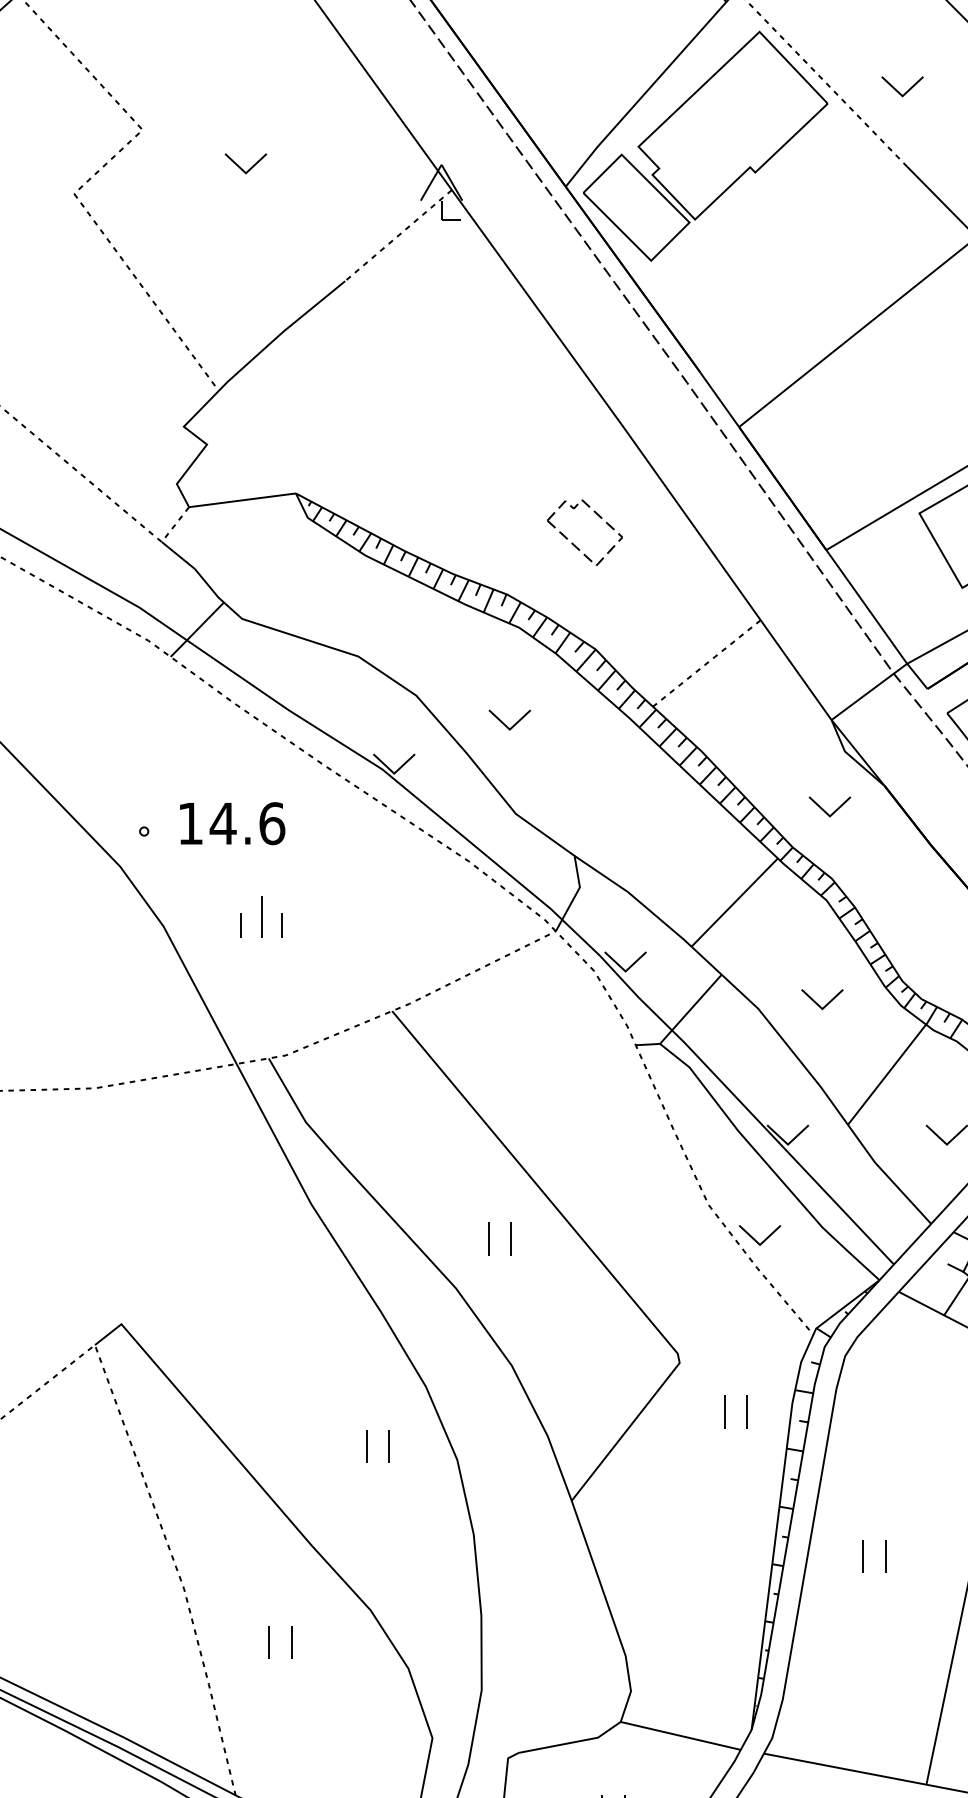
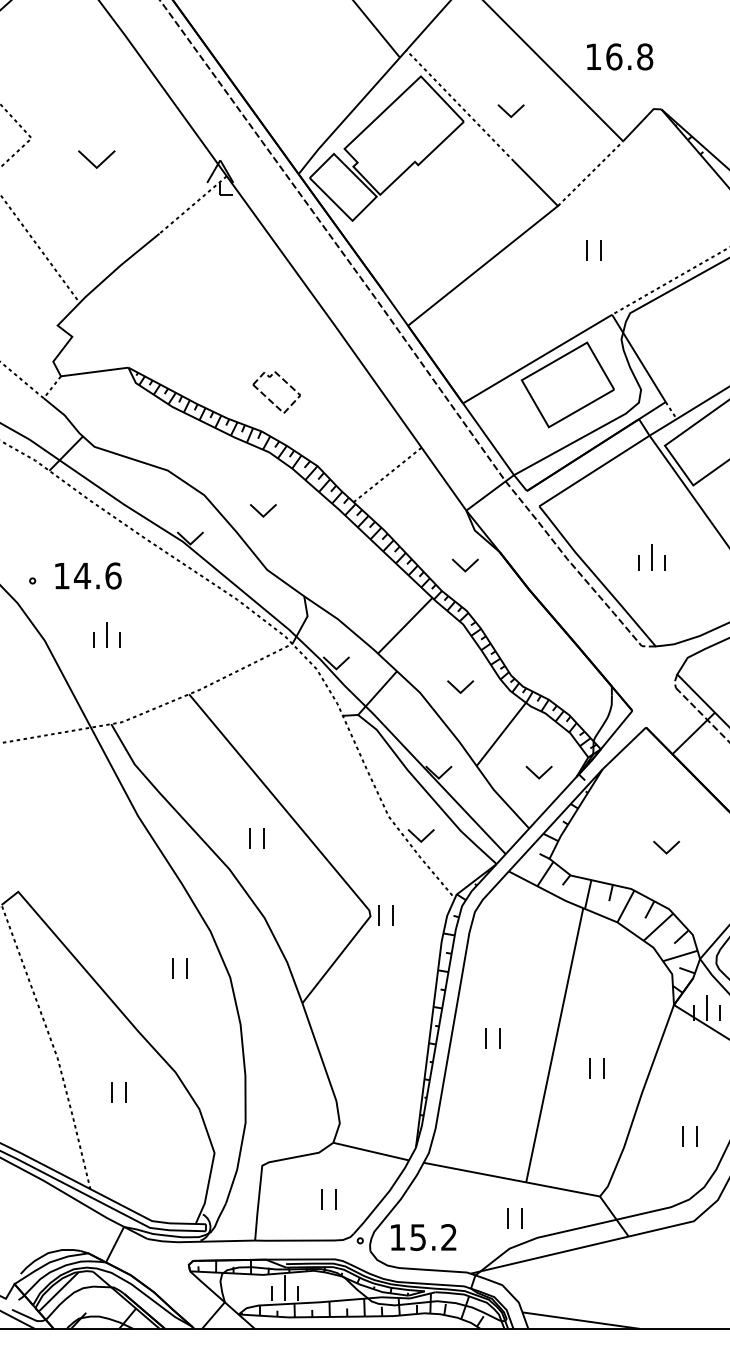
part: (245, 163) -> (96, 159), size x1.4
part: (573, 542) -> (269, 398), moved
part: (735, 1412) -> (385, 915), moved

